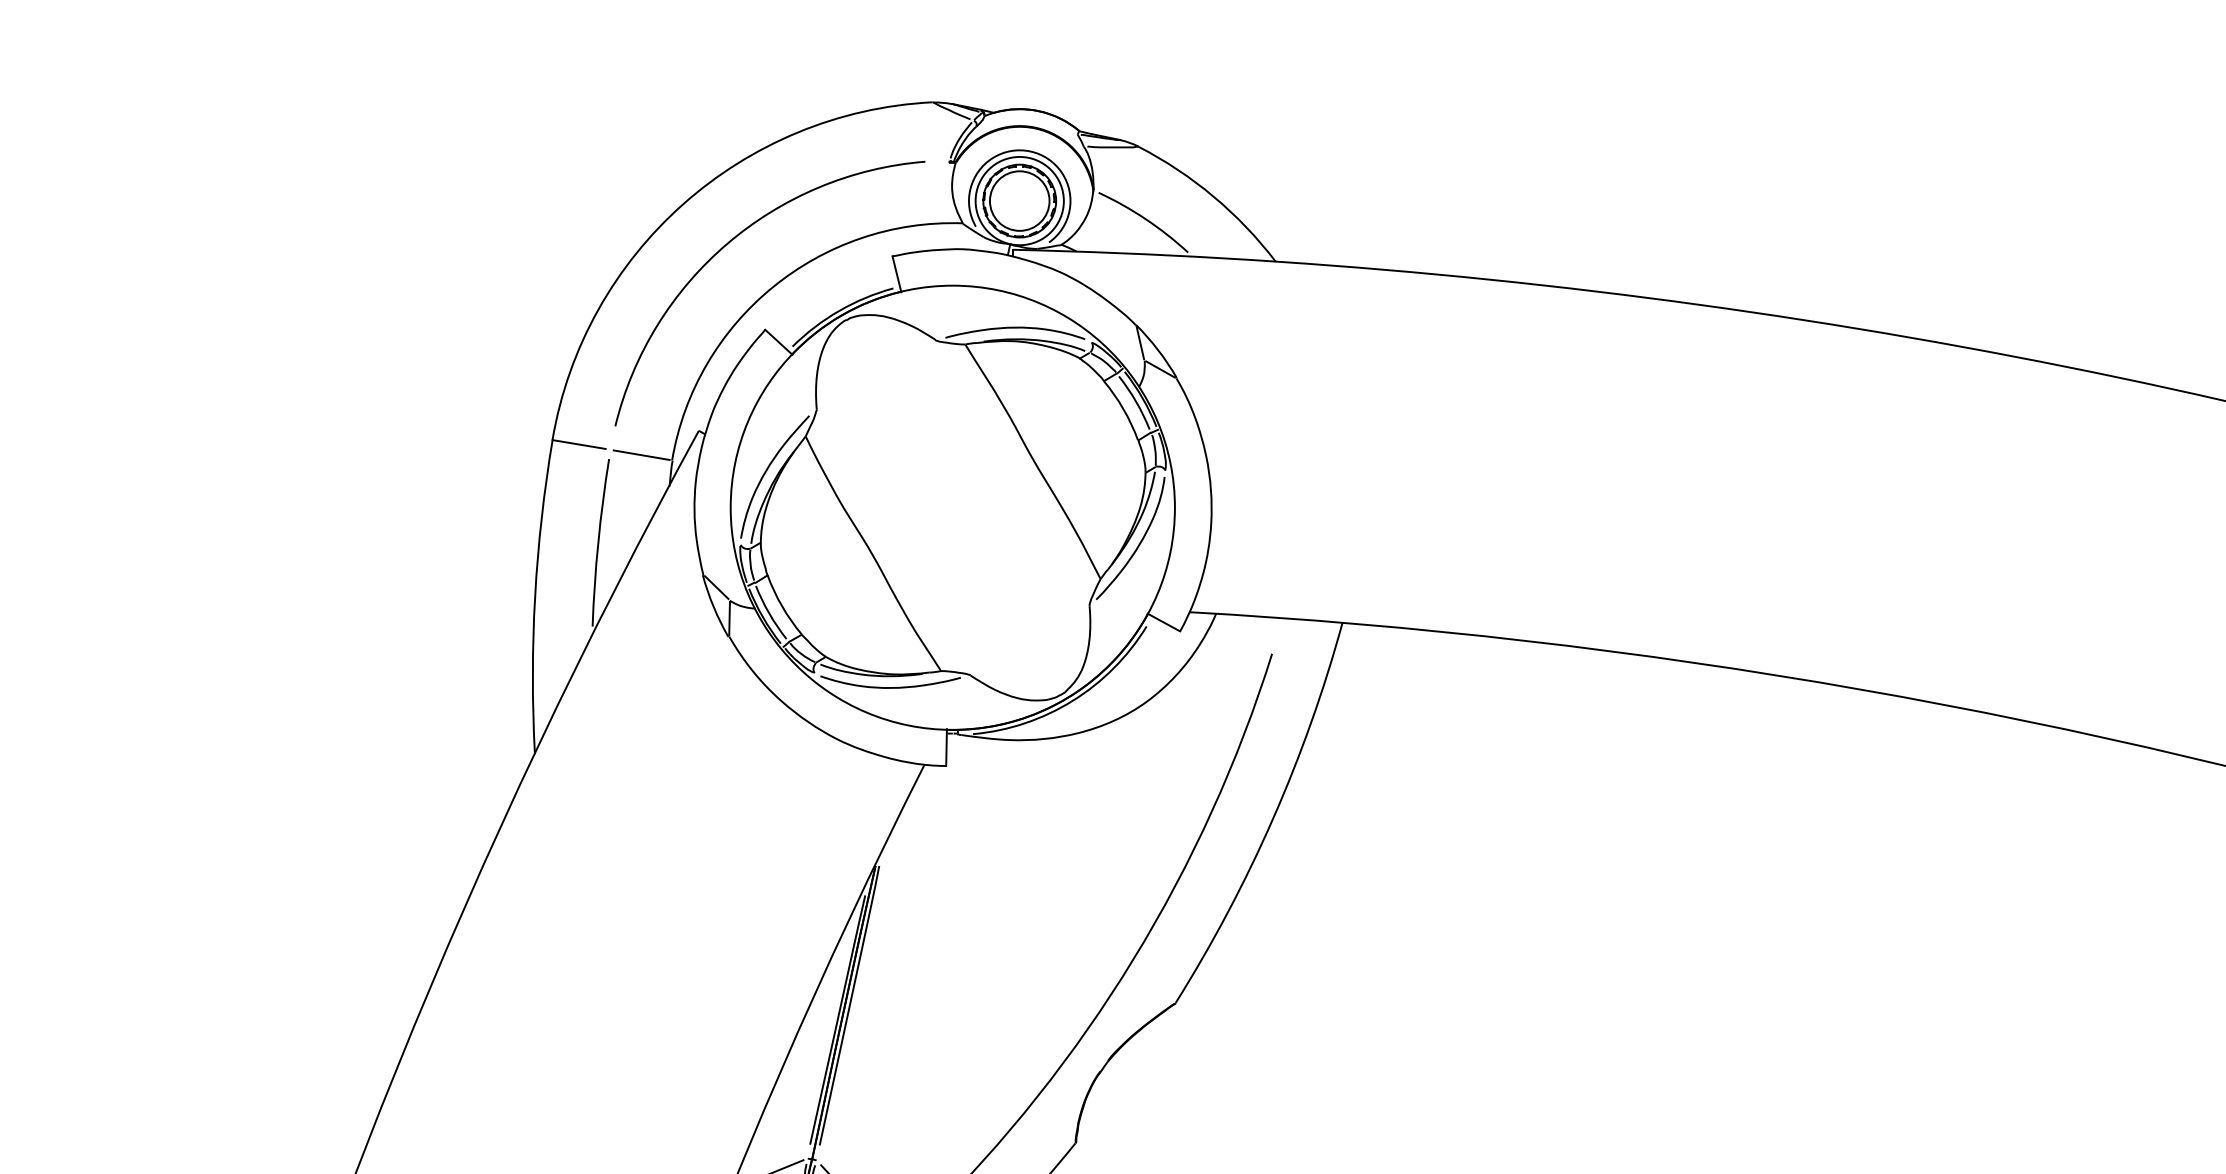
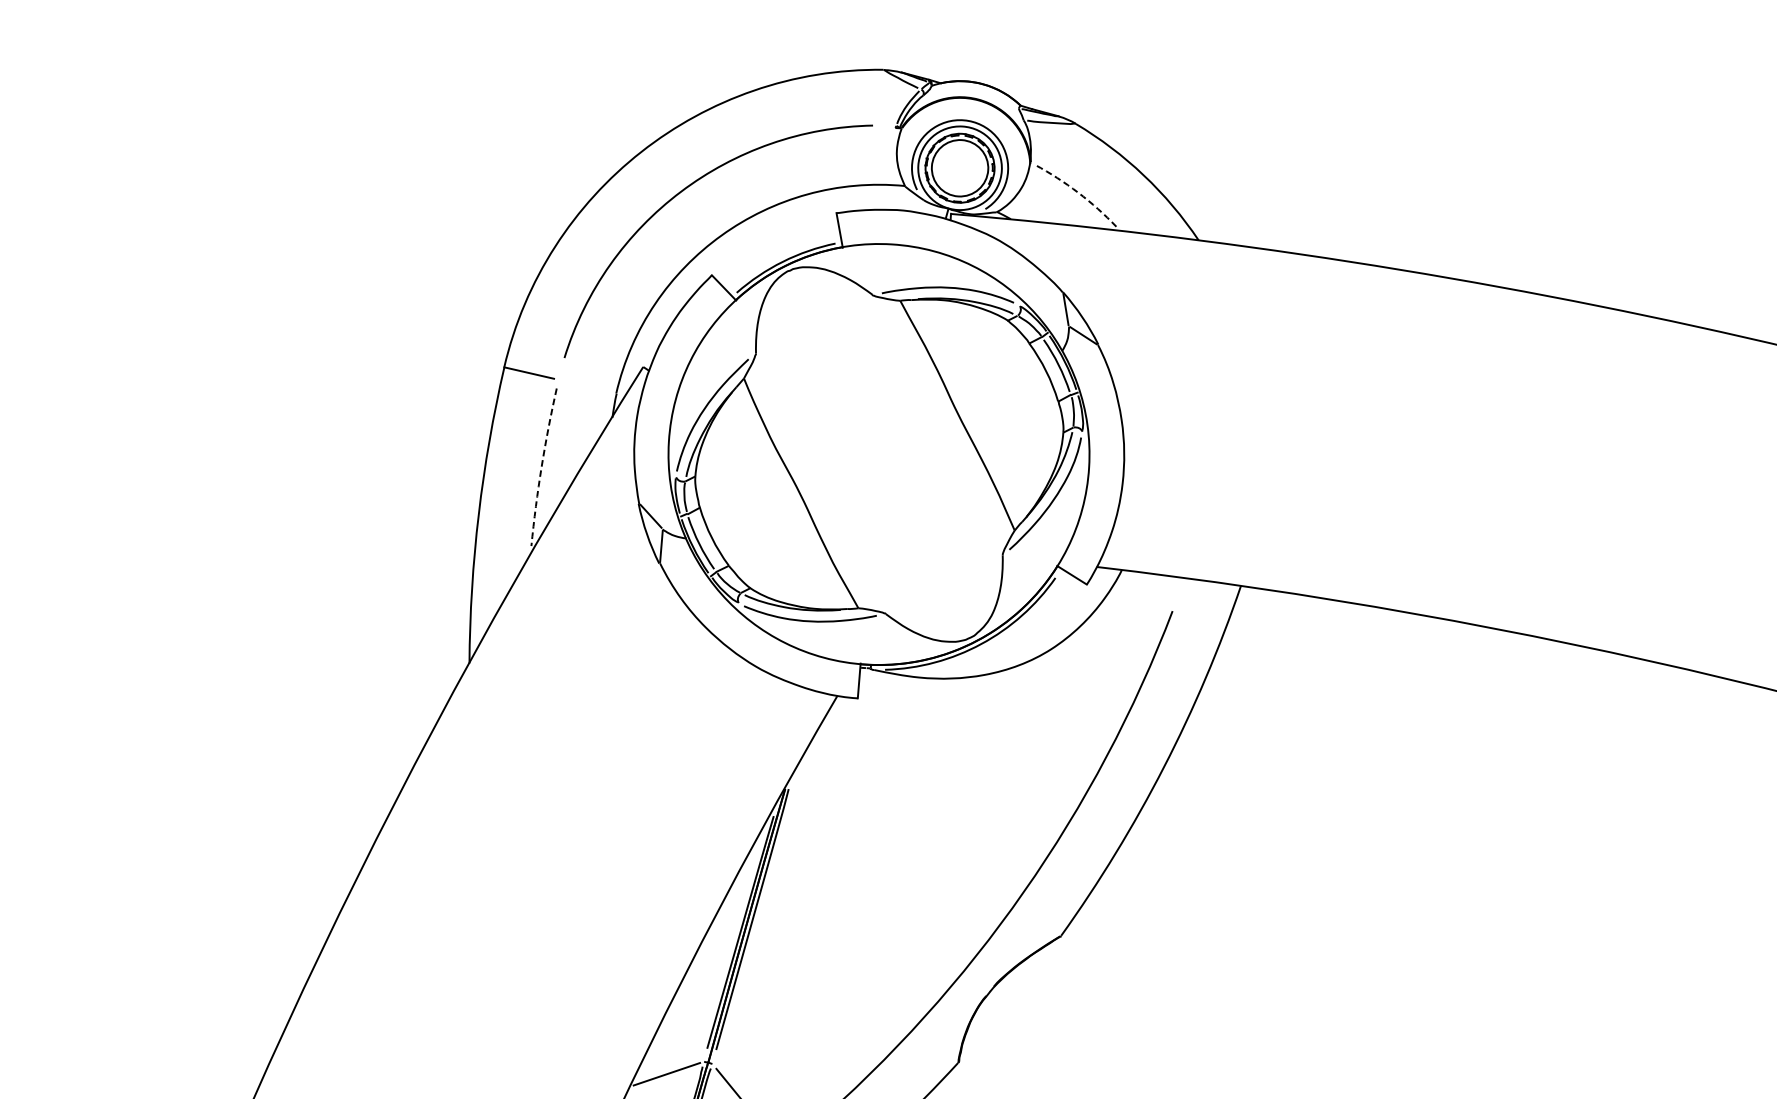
arc: (1145, 219) -> (1077, 192), solid -> dashed
line: (641, 454) -> (587, 386), removed
arc: (598, 542) -> (541, 466), solid -> dashed

